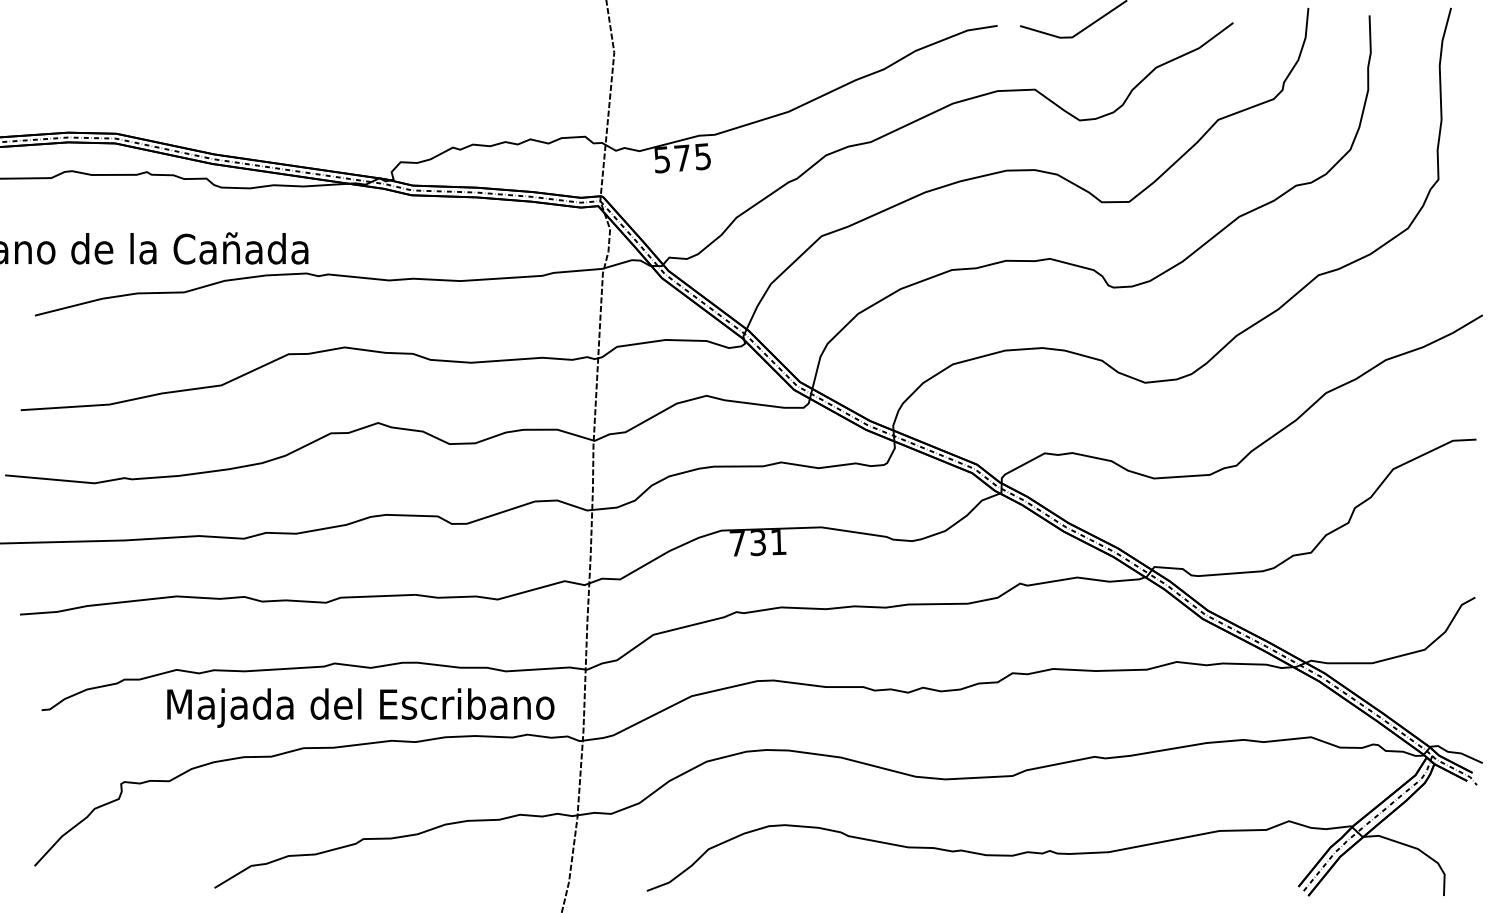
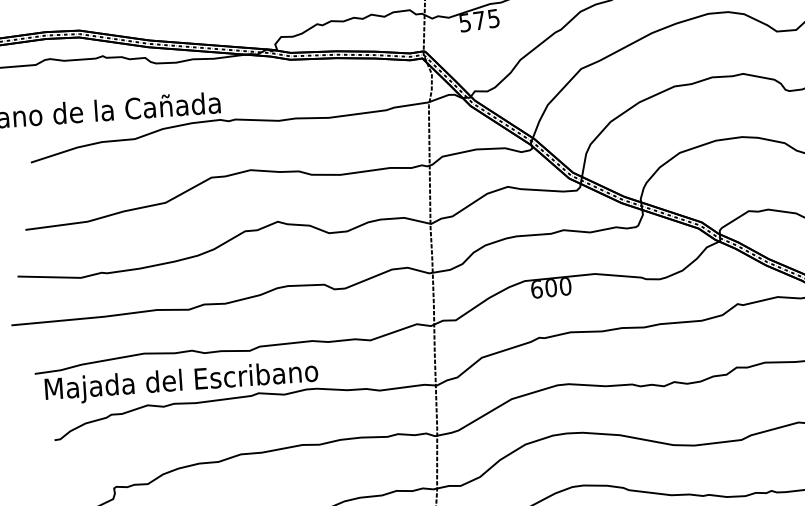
text: (757, 542) -> (550, 287), 731 -> 600
text: (360, 707) -> (181, 382), moved

